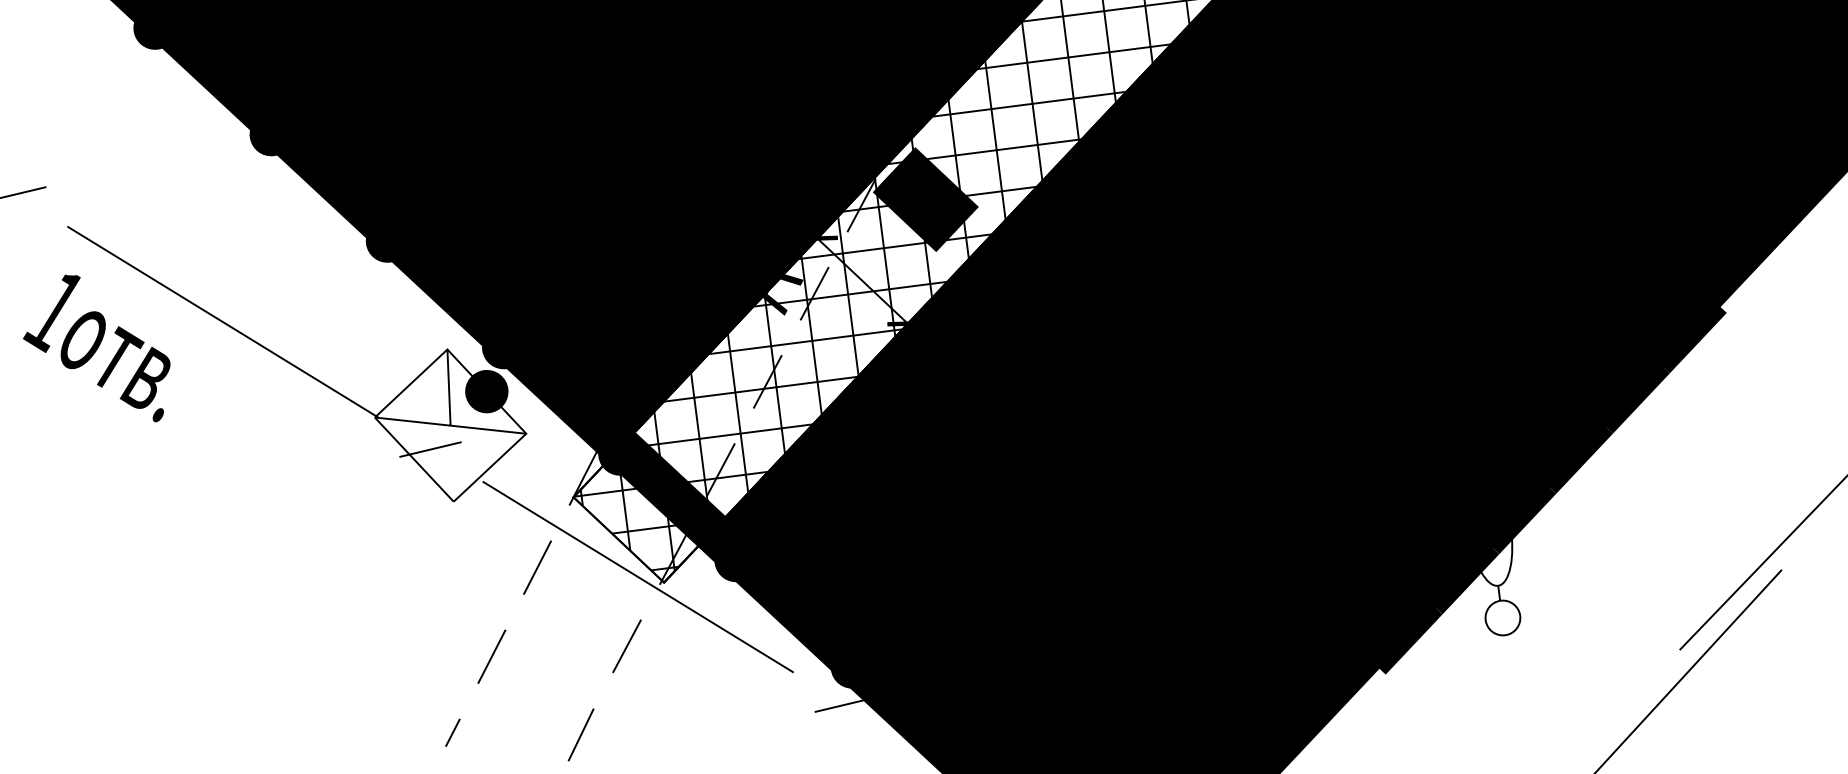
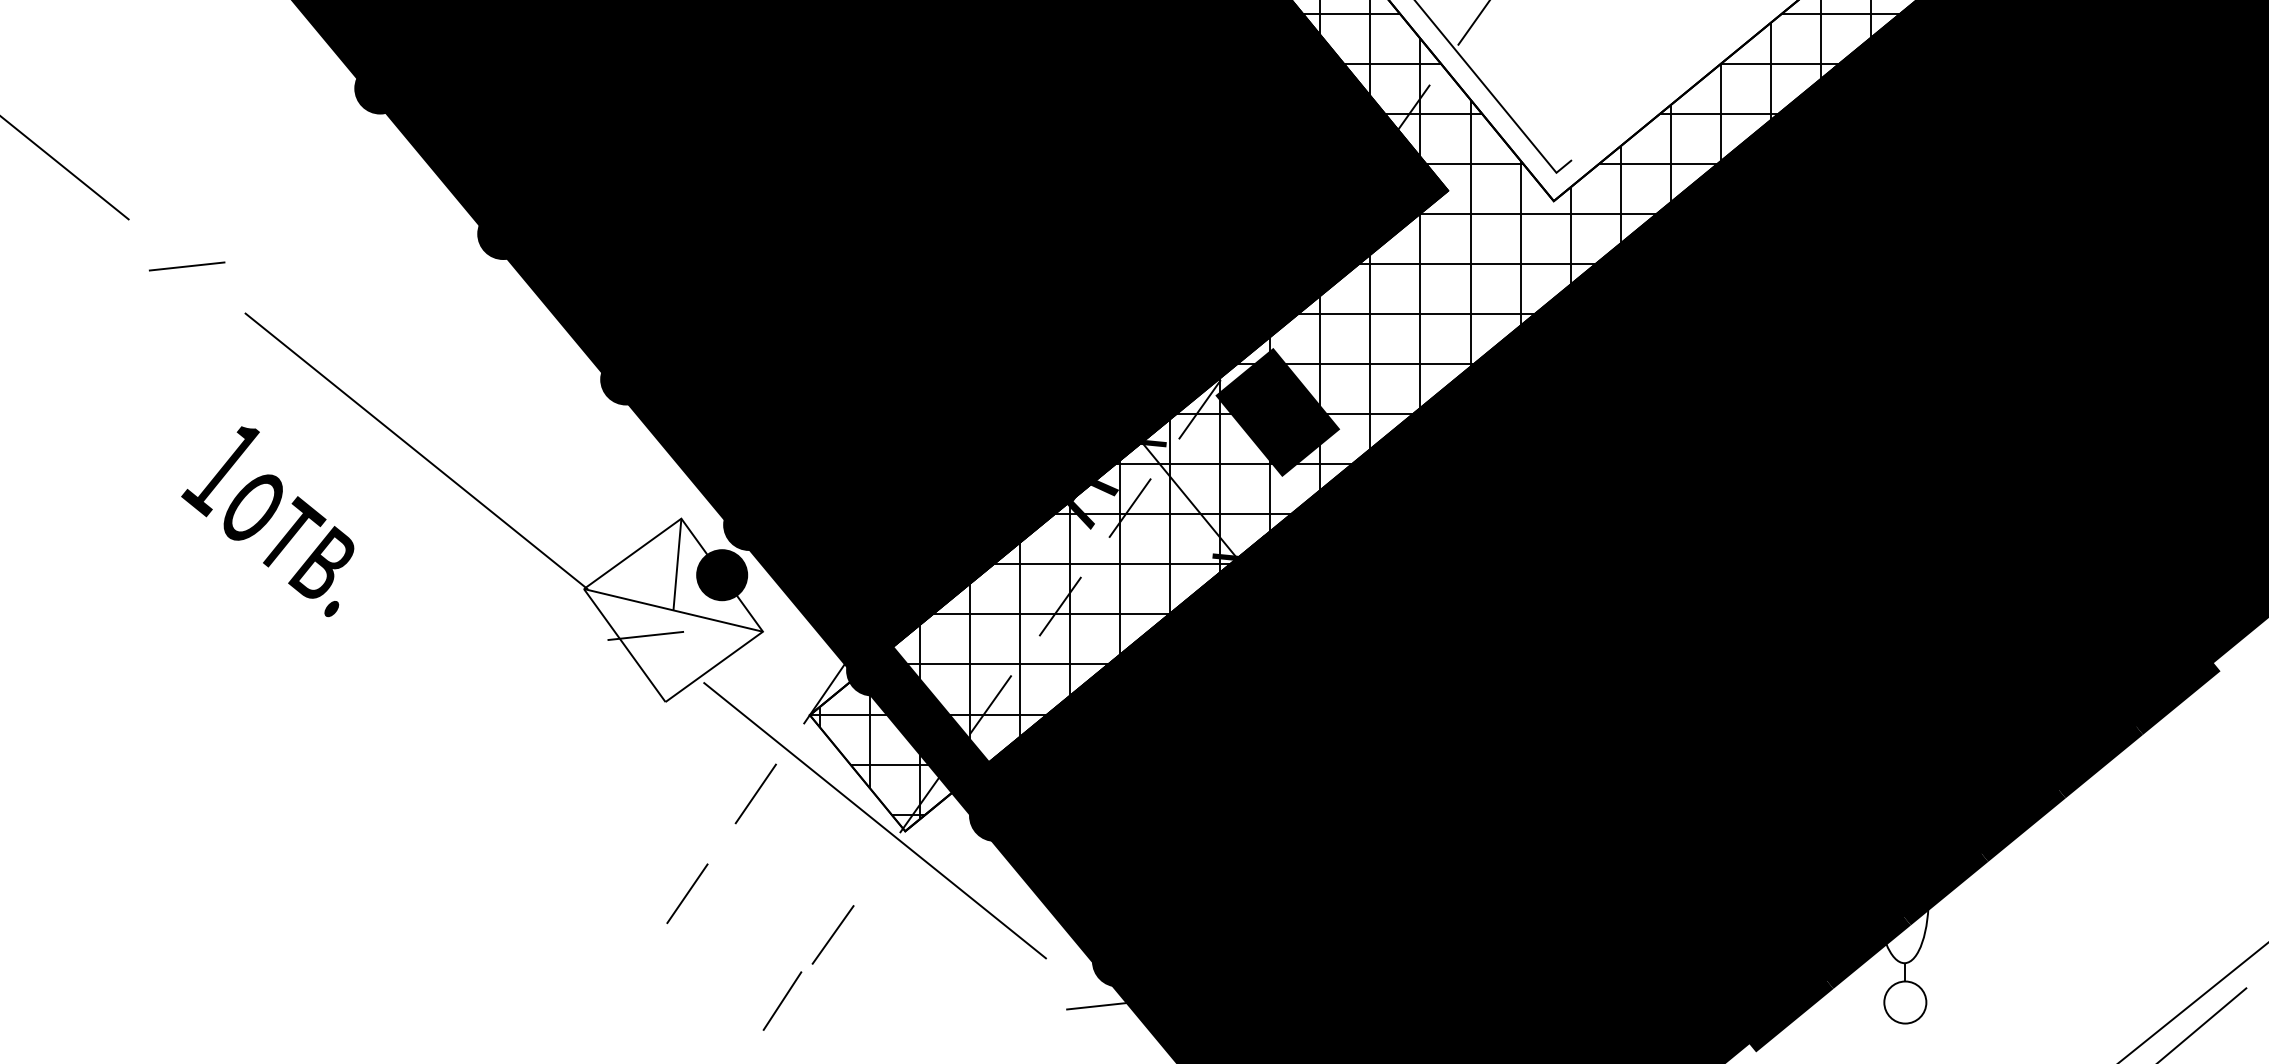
text: (96, 350) -> (267, 521), moved
line: (626, 645) -> (832, 934), moved
line: (453, 732) -> (629, 978), removed

